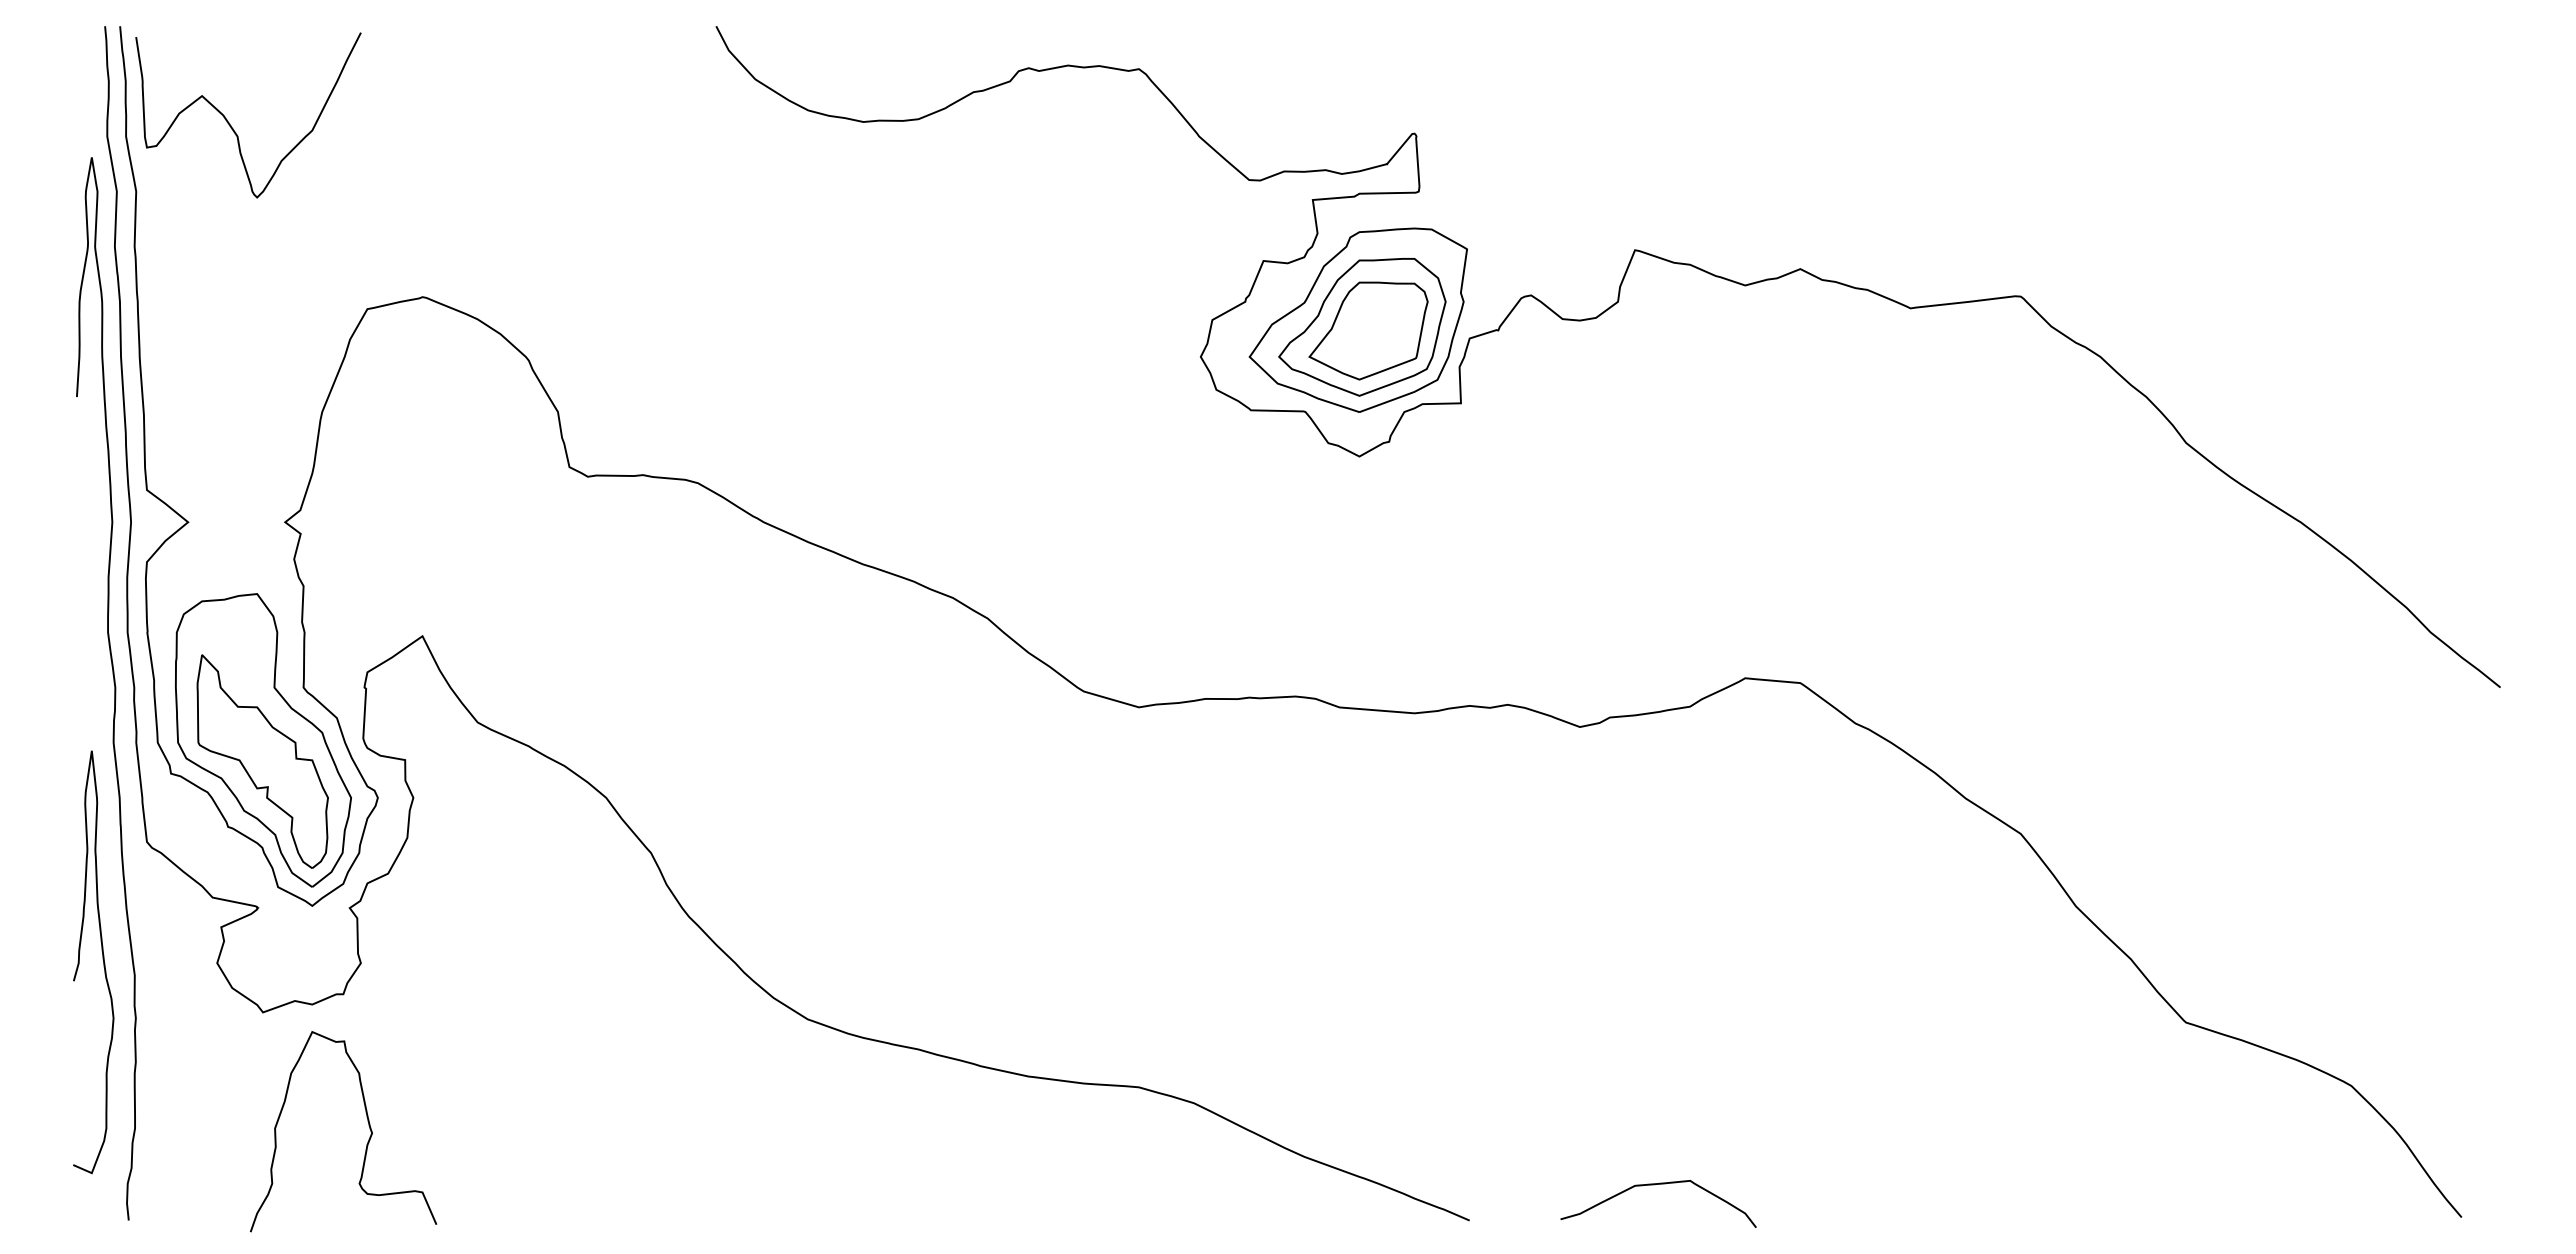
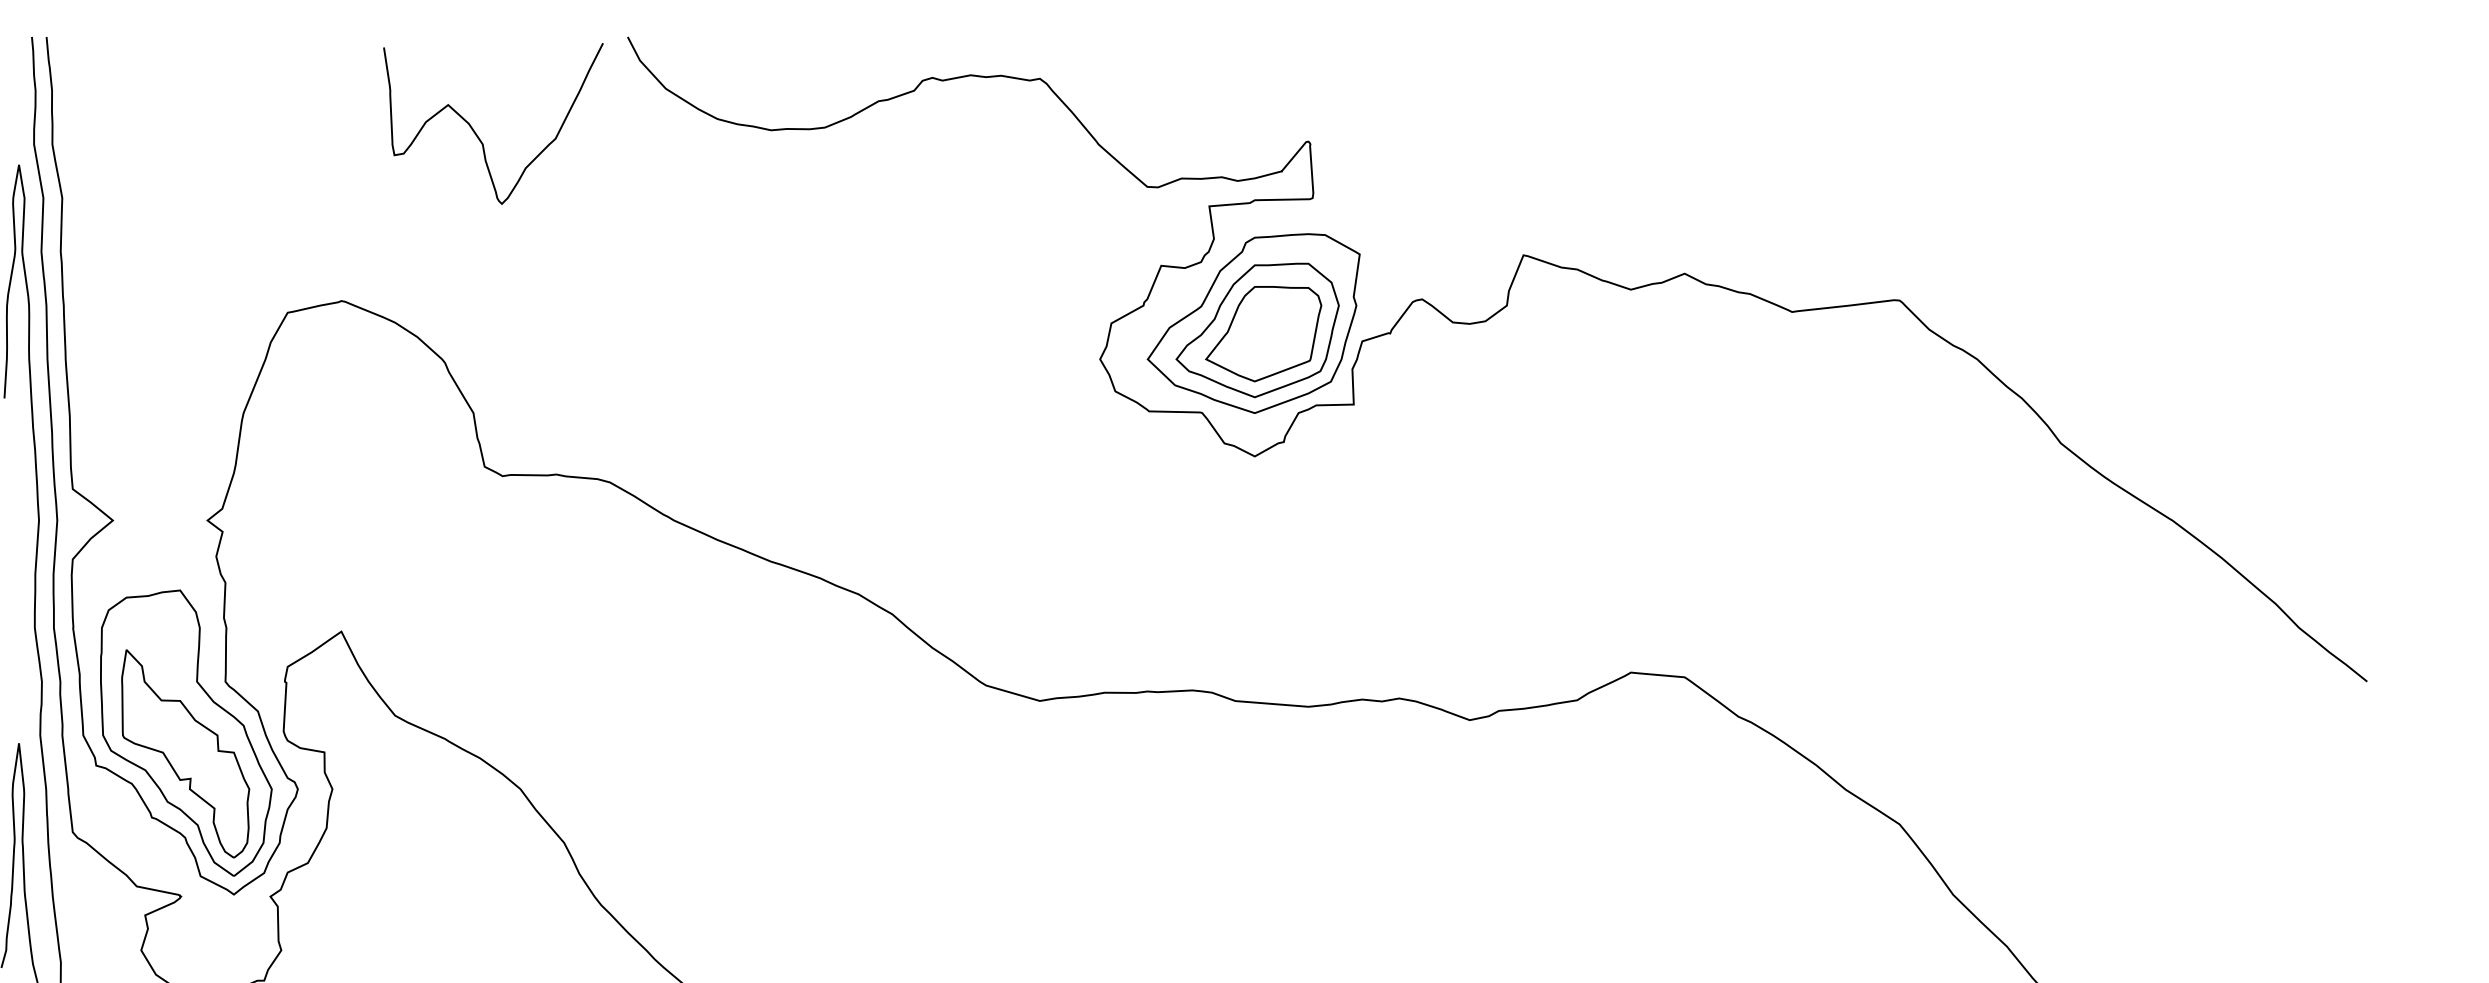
curve: (231, 125) -> (476, 133), moved

